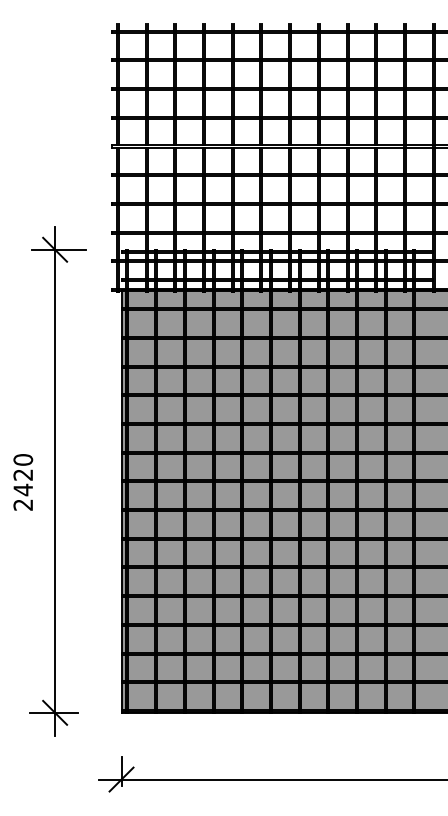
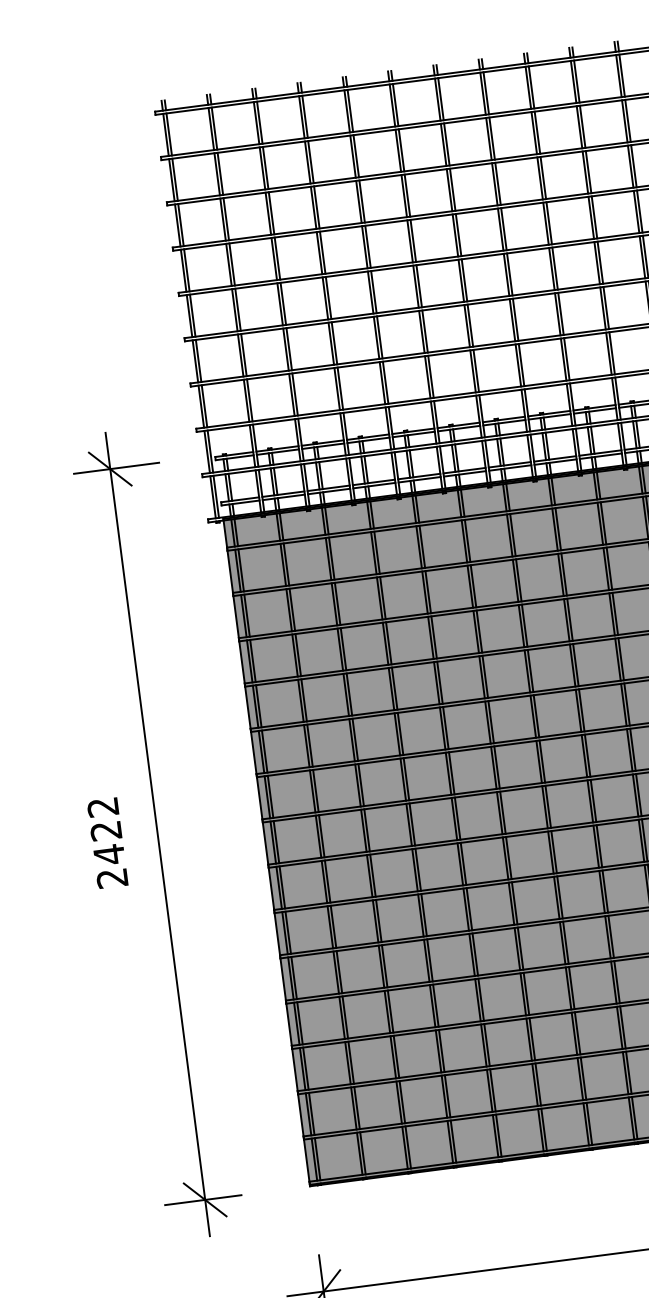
text: (23, 459) -> (103, 806), 2420 -> 2422

